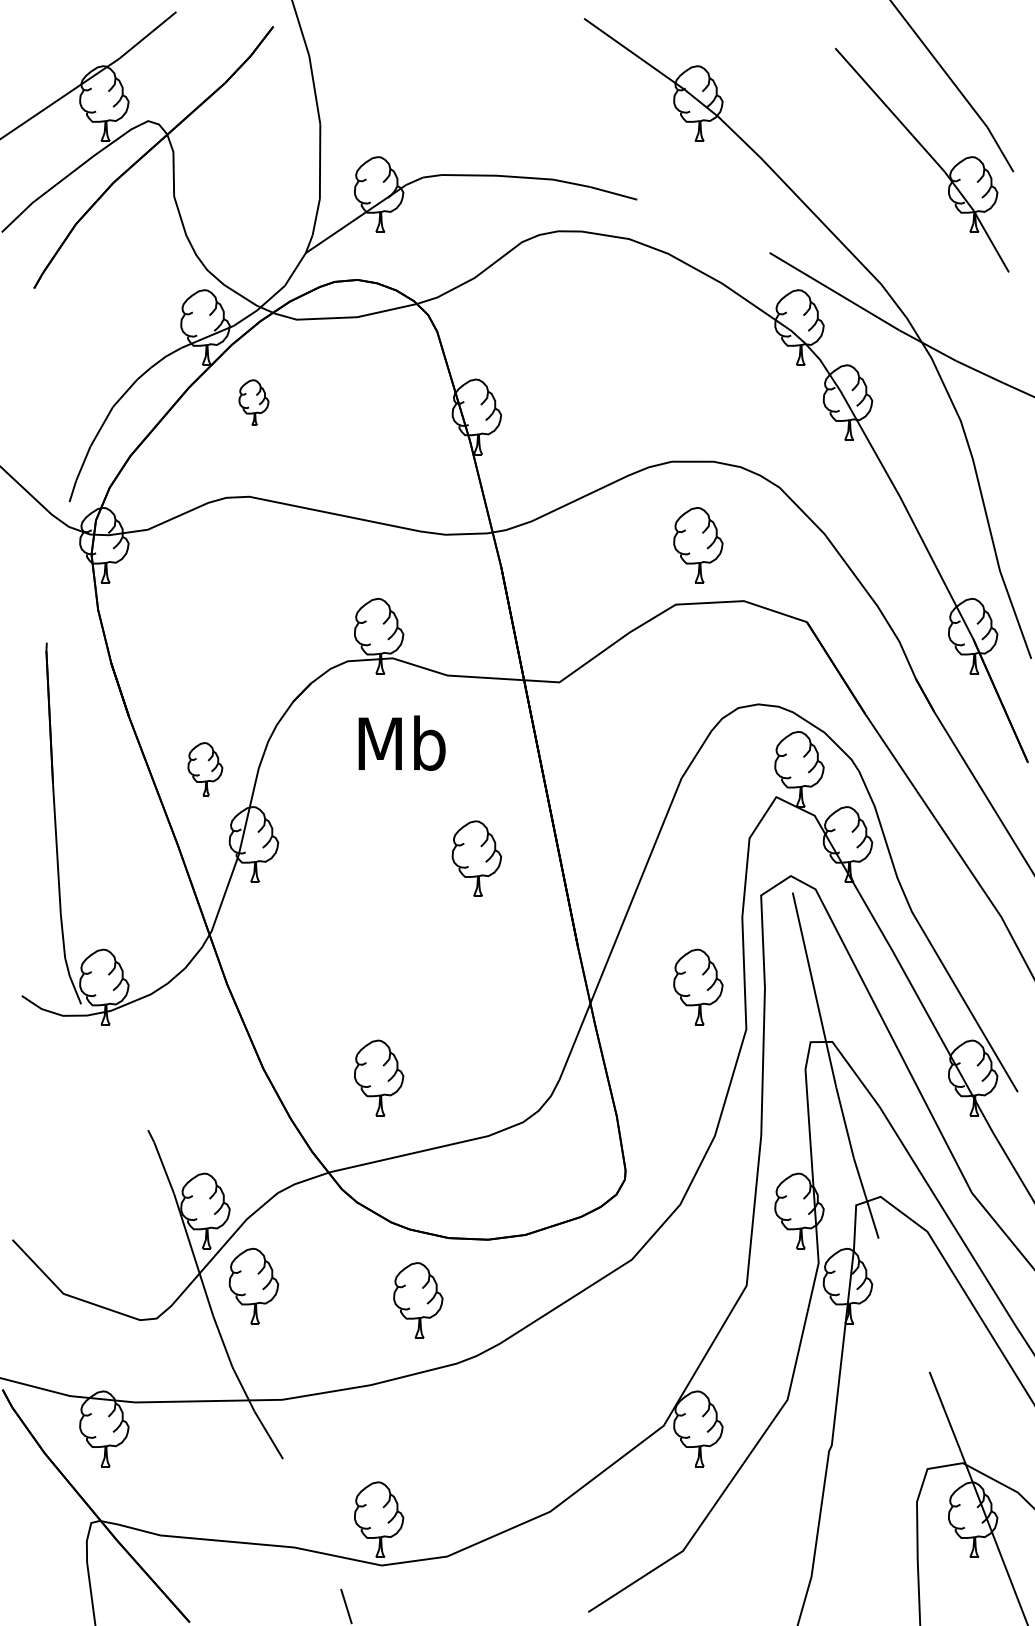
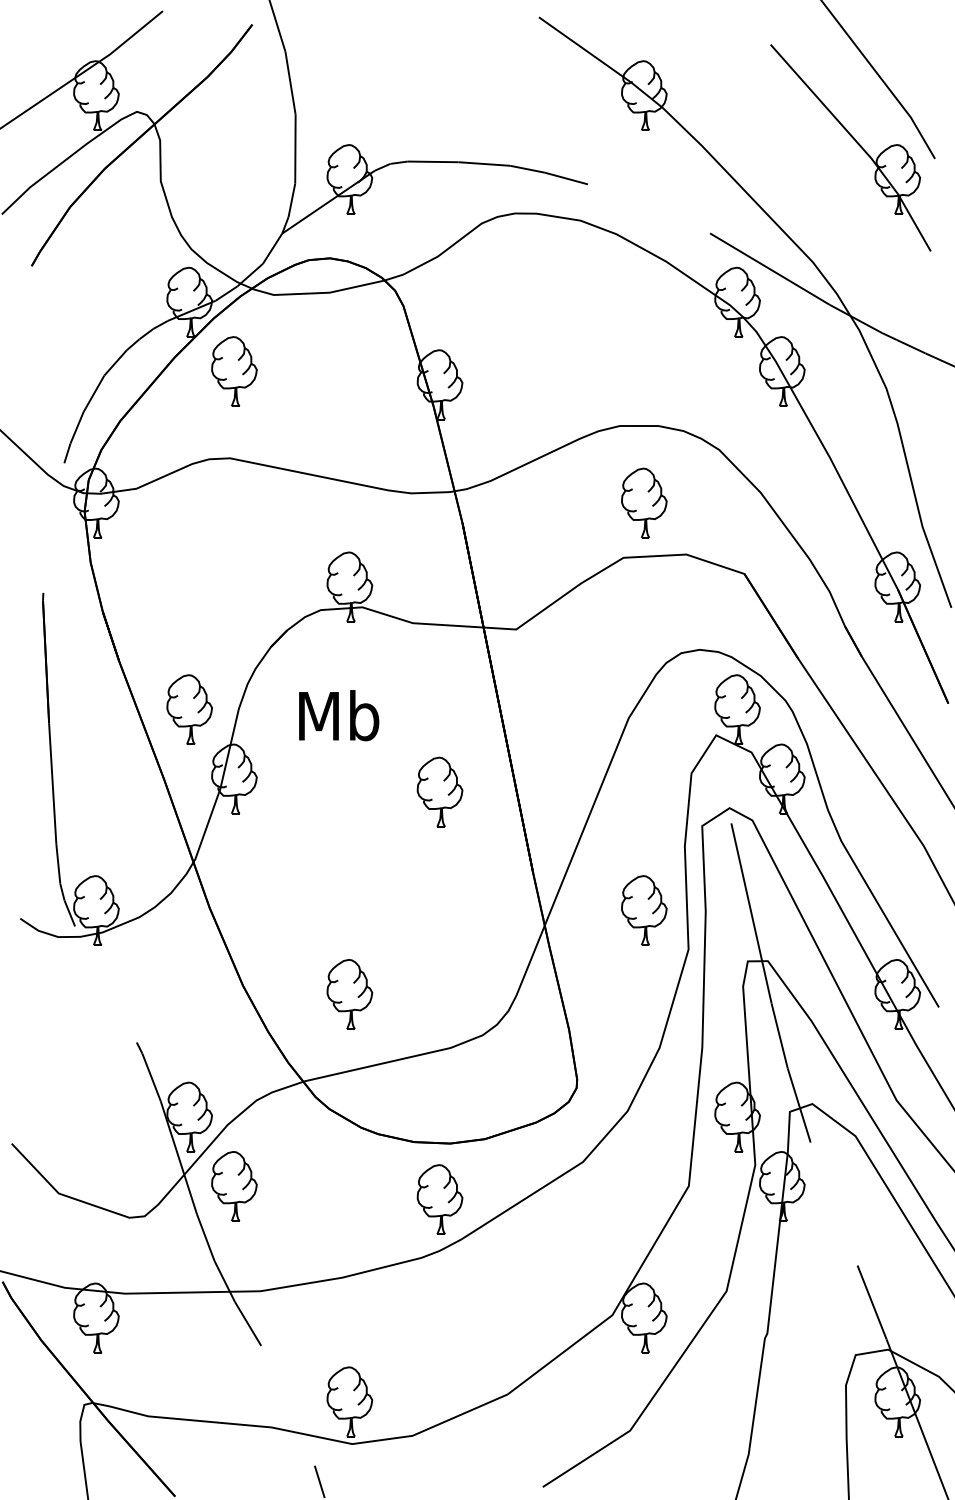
part: (254, 402) -> (234, 371), size x1.67
text: (402, 743) -> (339, 715), moved
part: (205, 769) -> (189, 709), size x1.43
part: (417, 1300) -> (439, 1199), moved

